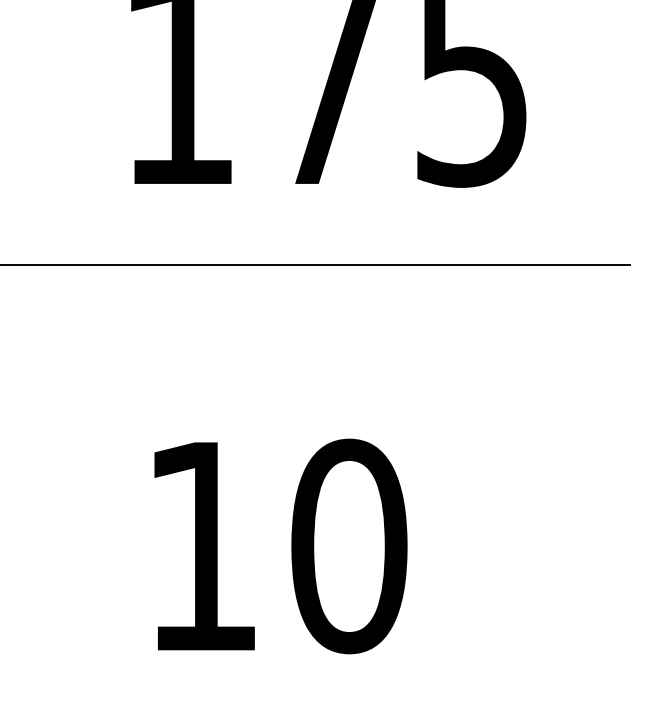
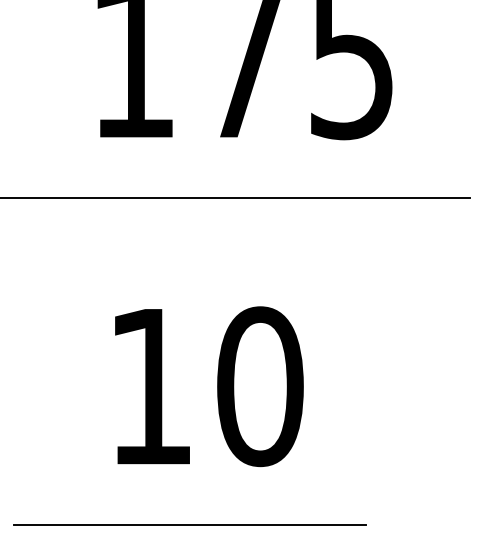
text: (281, 546) -> (209, 386), moved
line: (254, 703) -> (189, 524), added

